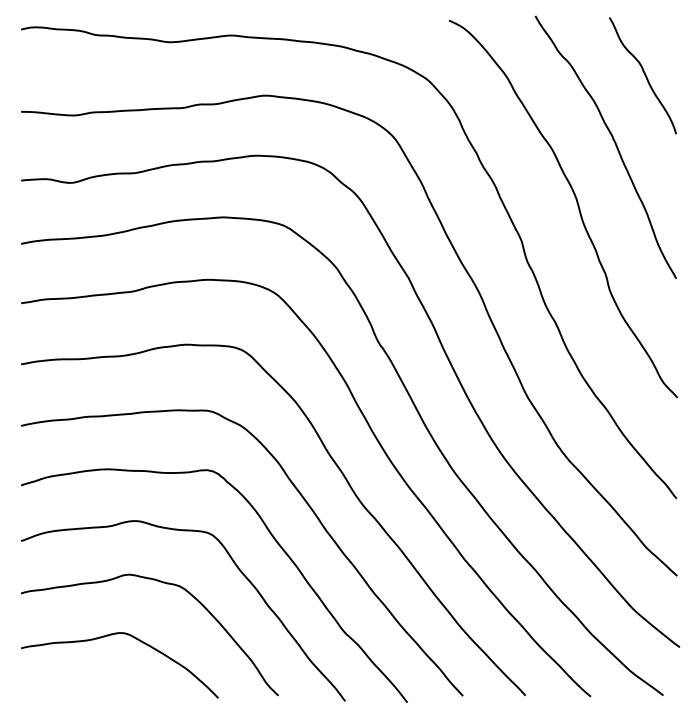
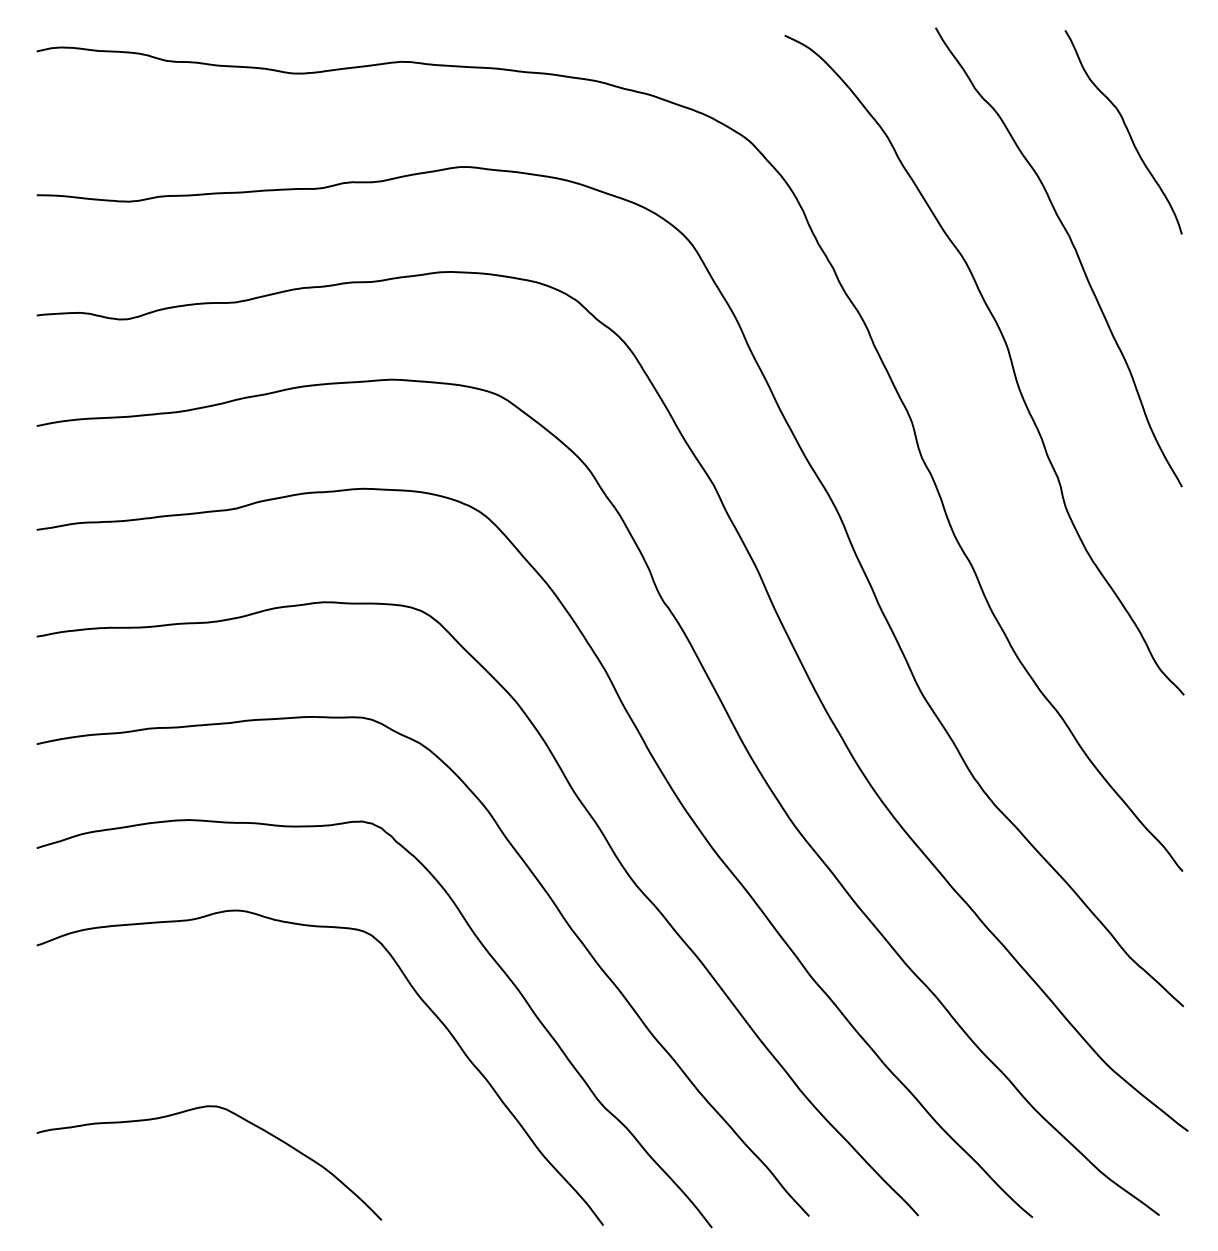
curve: (163, 583) -> (285, 1019), removed

